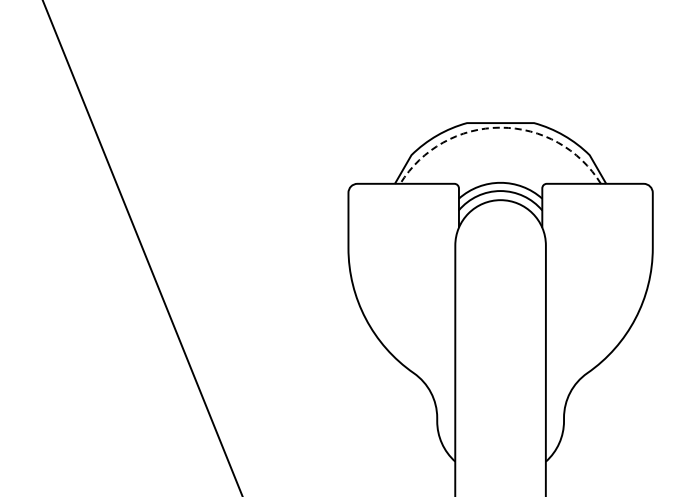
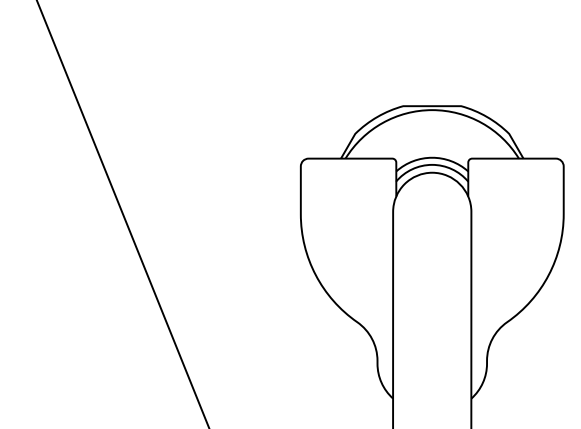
arc: (500, 127) -> (432, 109), dashed -> solid

